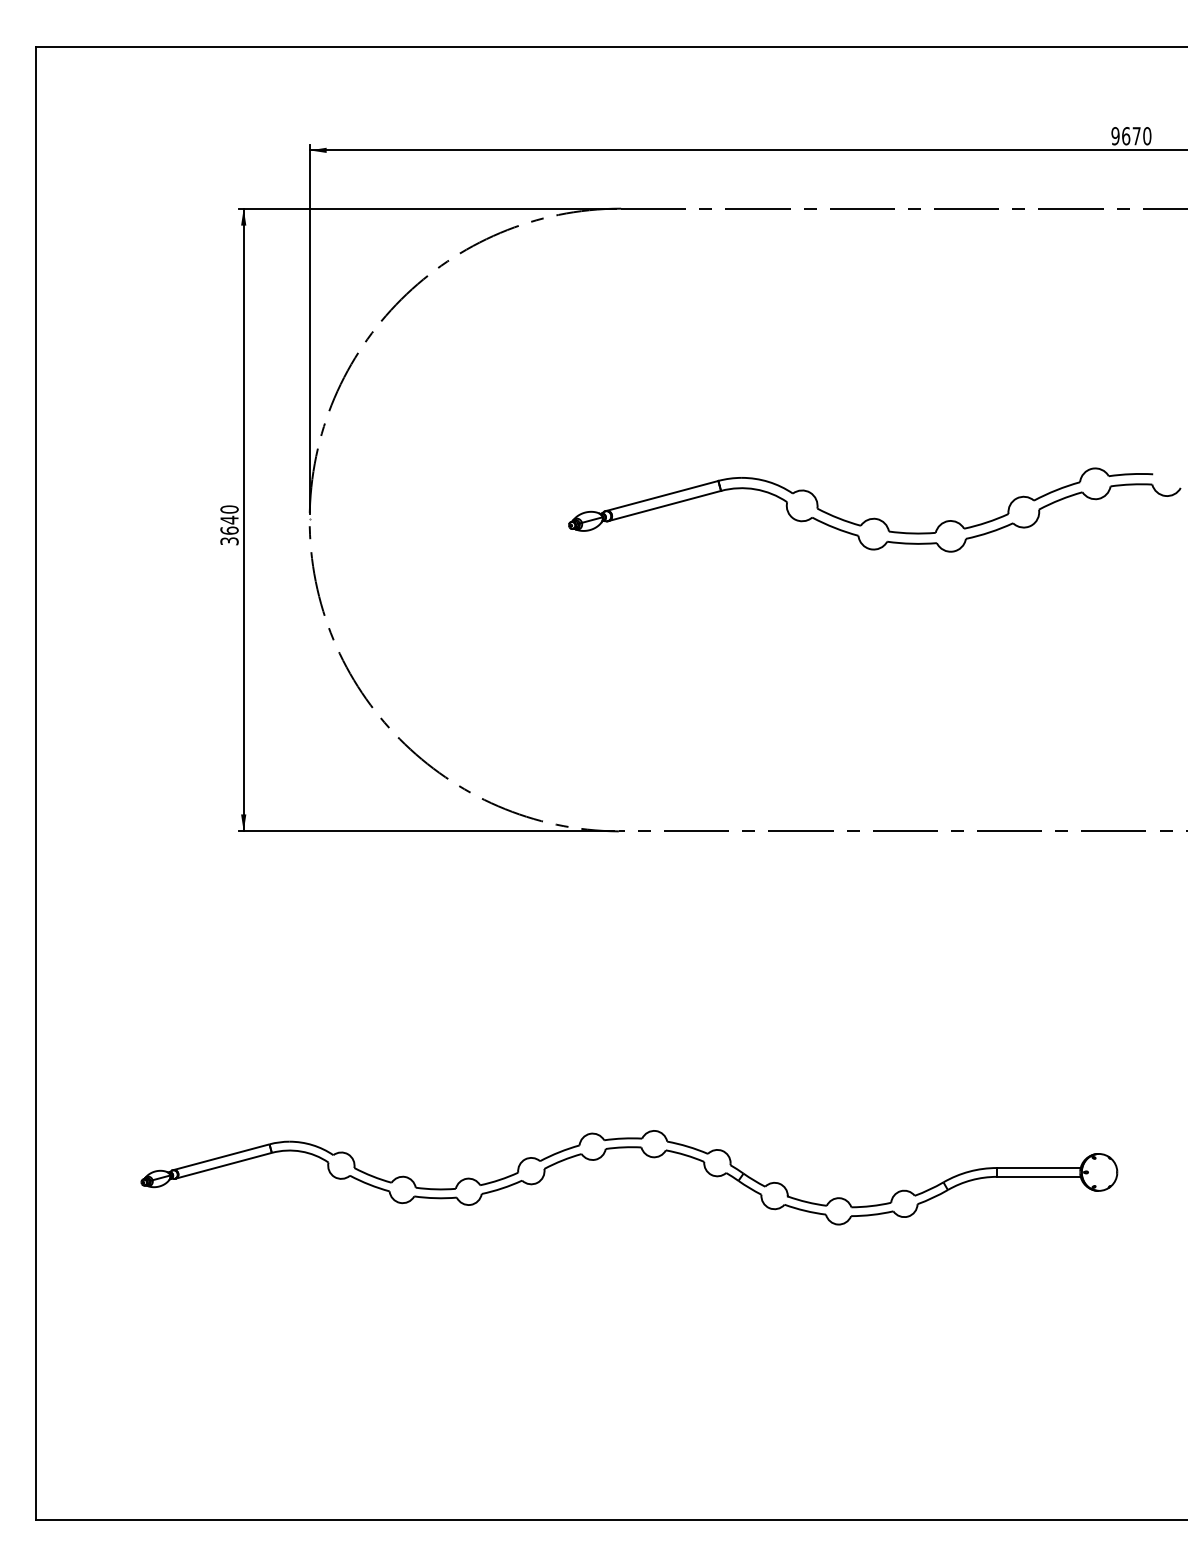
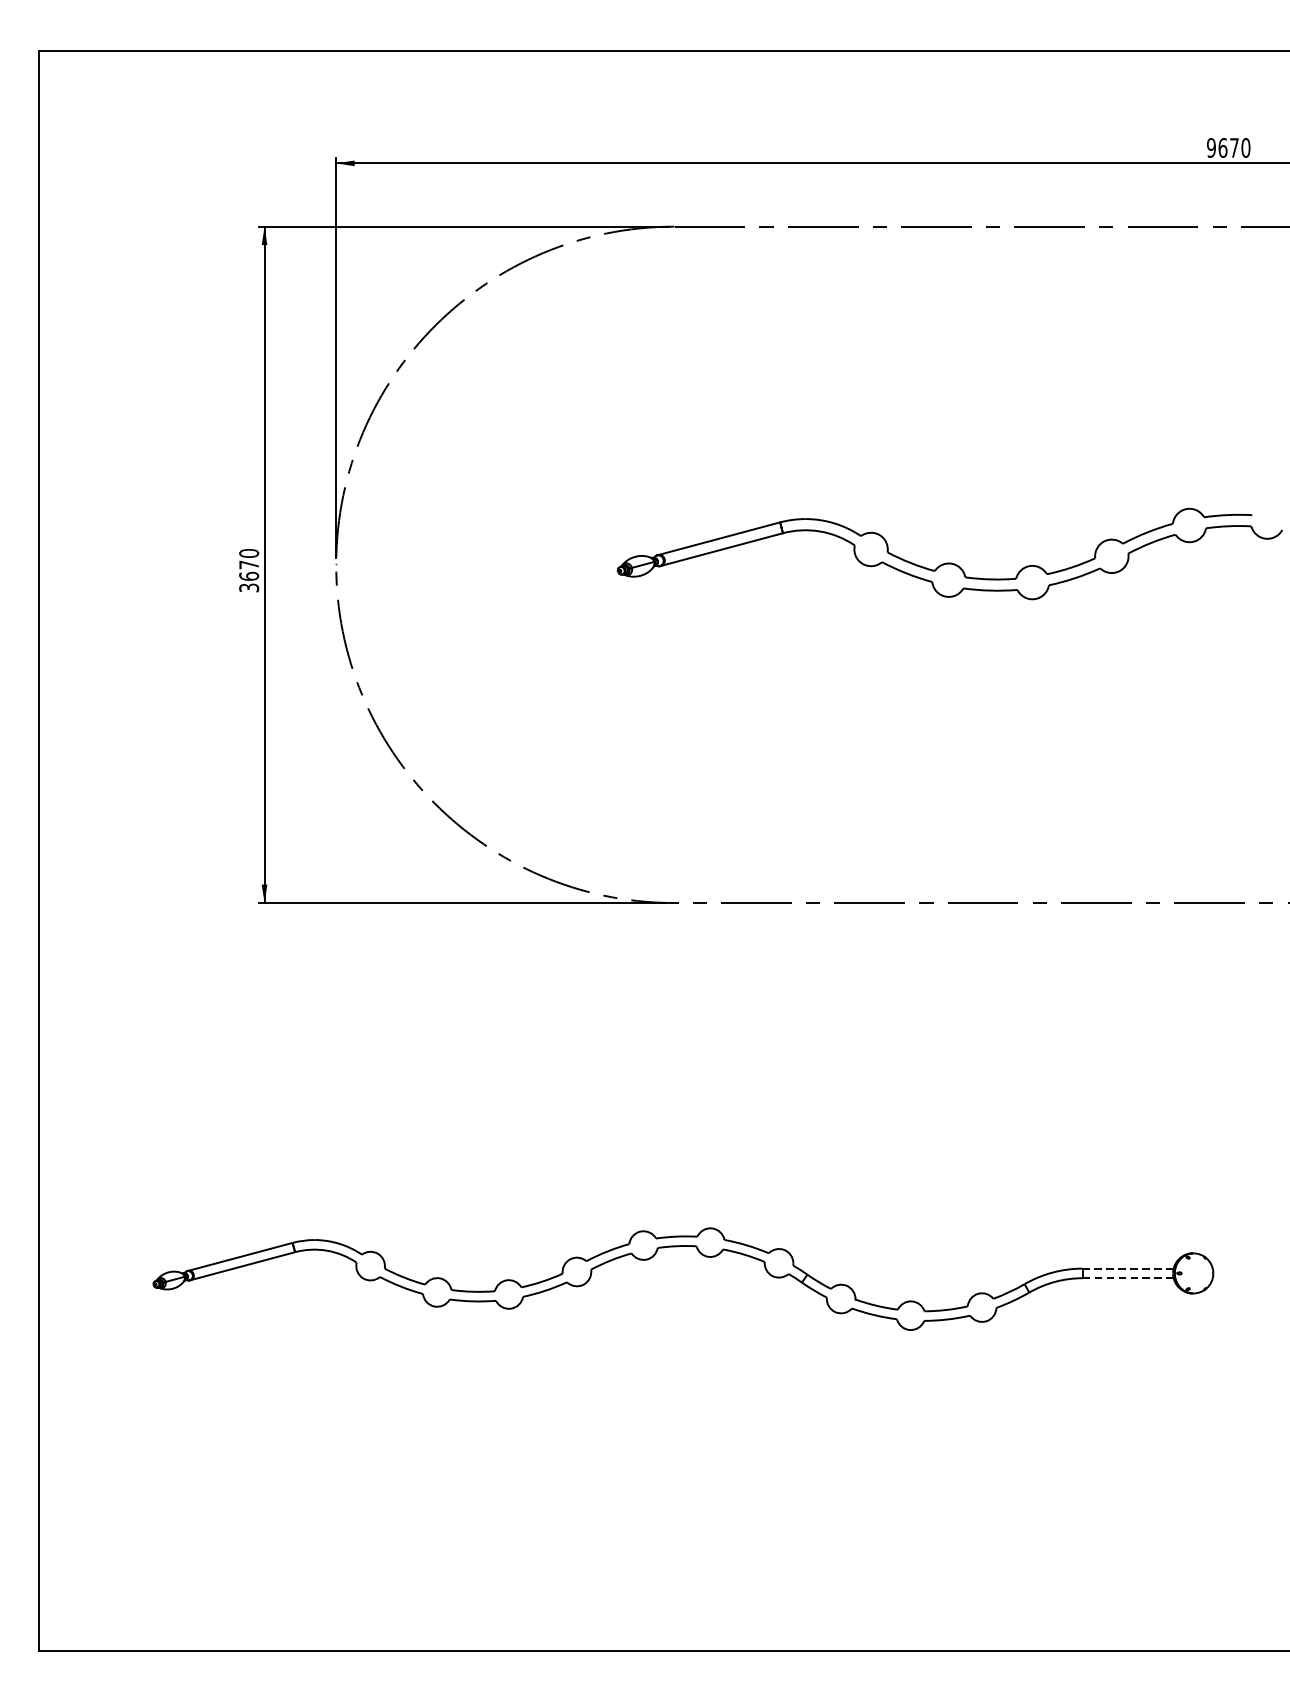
text: (229, 519) -> (249, 564), 3640 -> 3670
line: (1038, 1168) -> (1127, 1269), solid -> dashed
line: (1038, 1176) -> (1127, 1277), solid -> dashed

